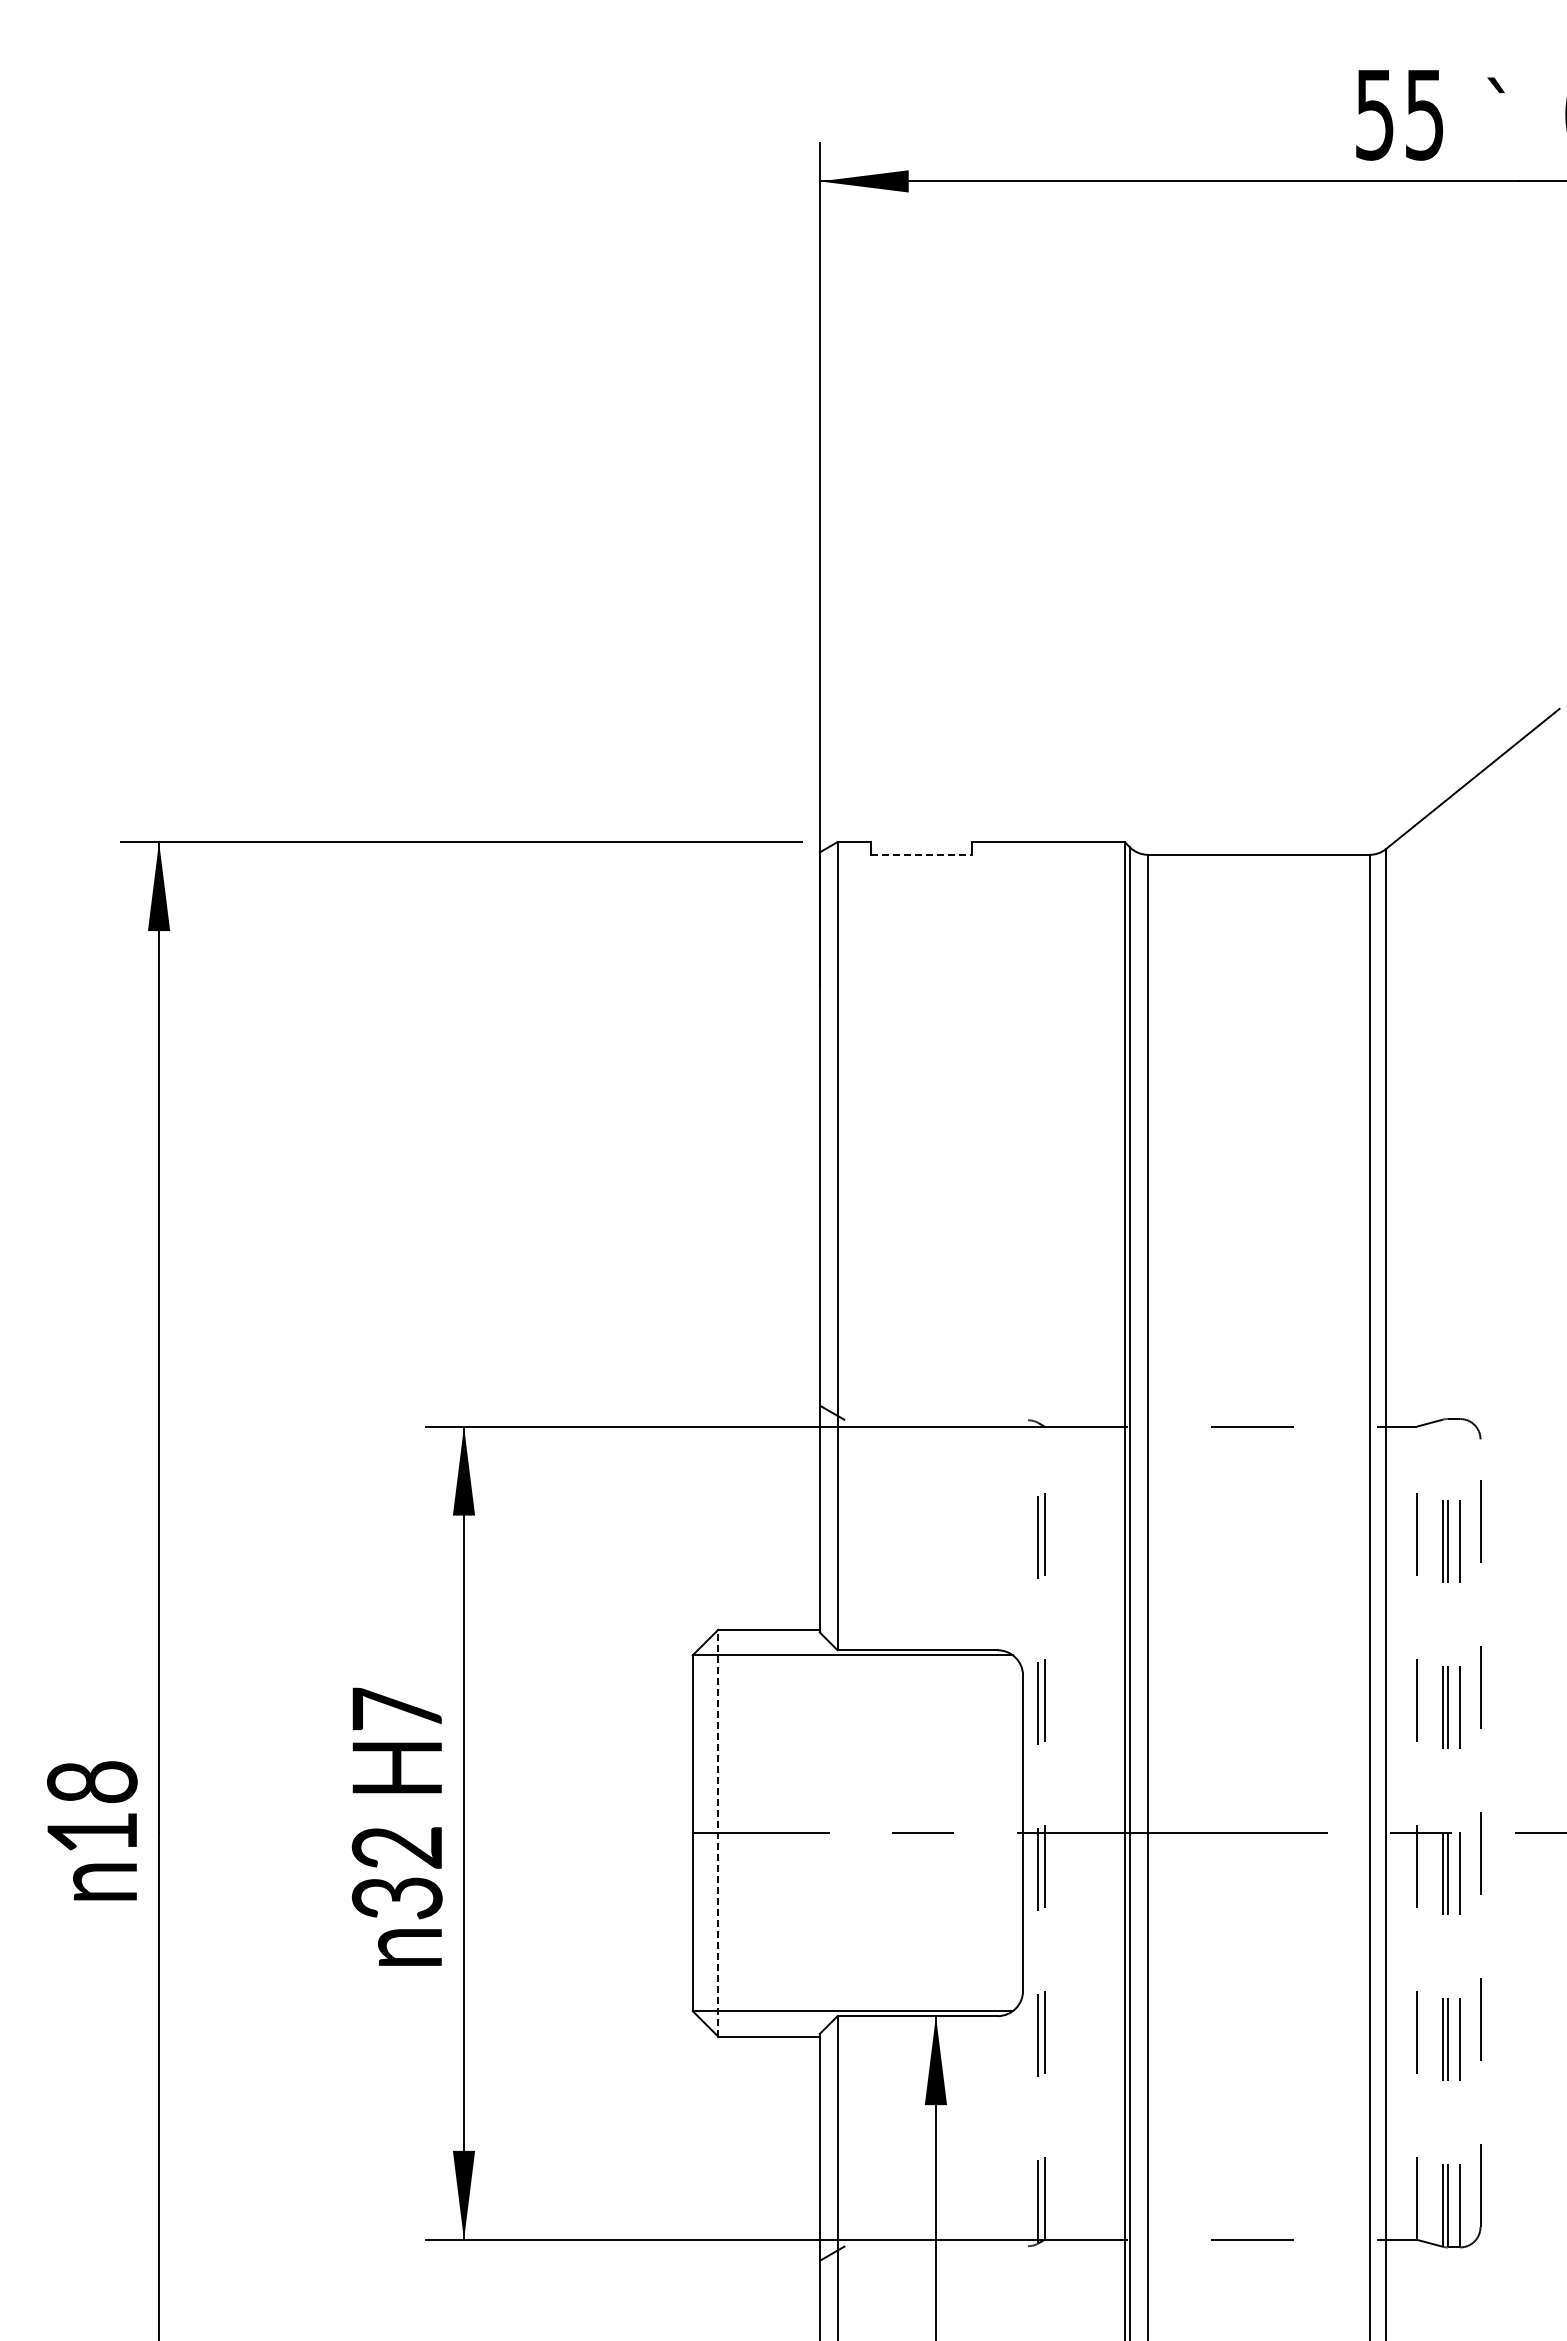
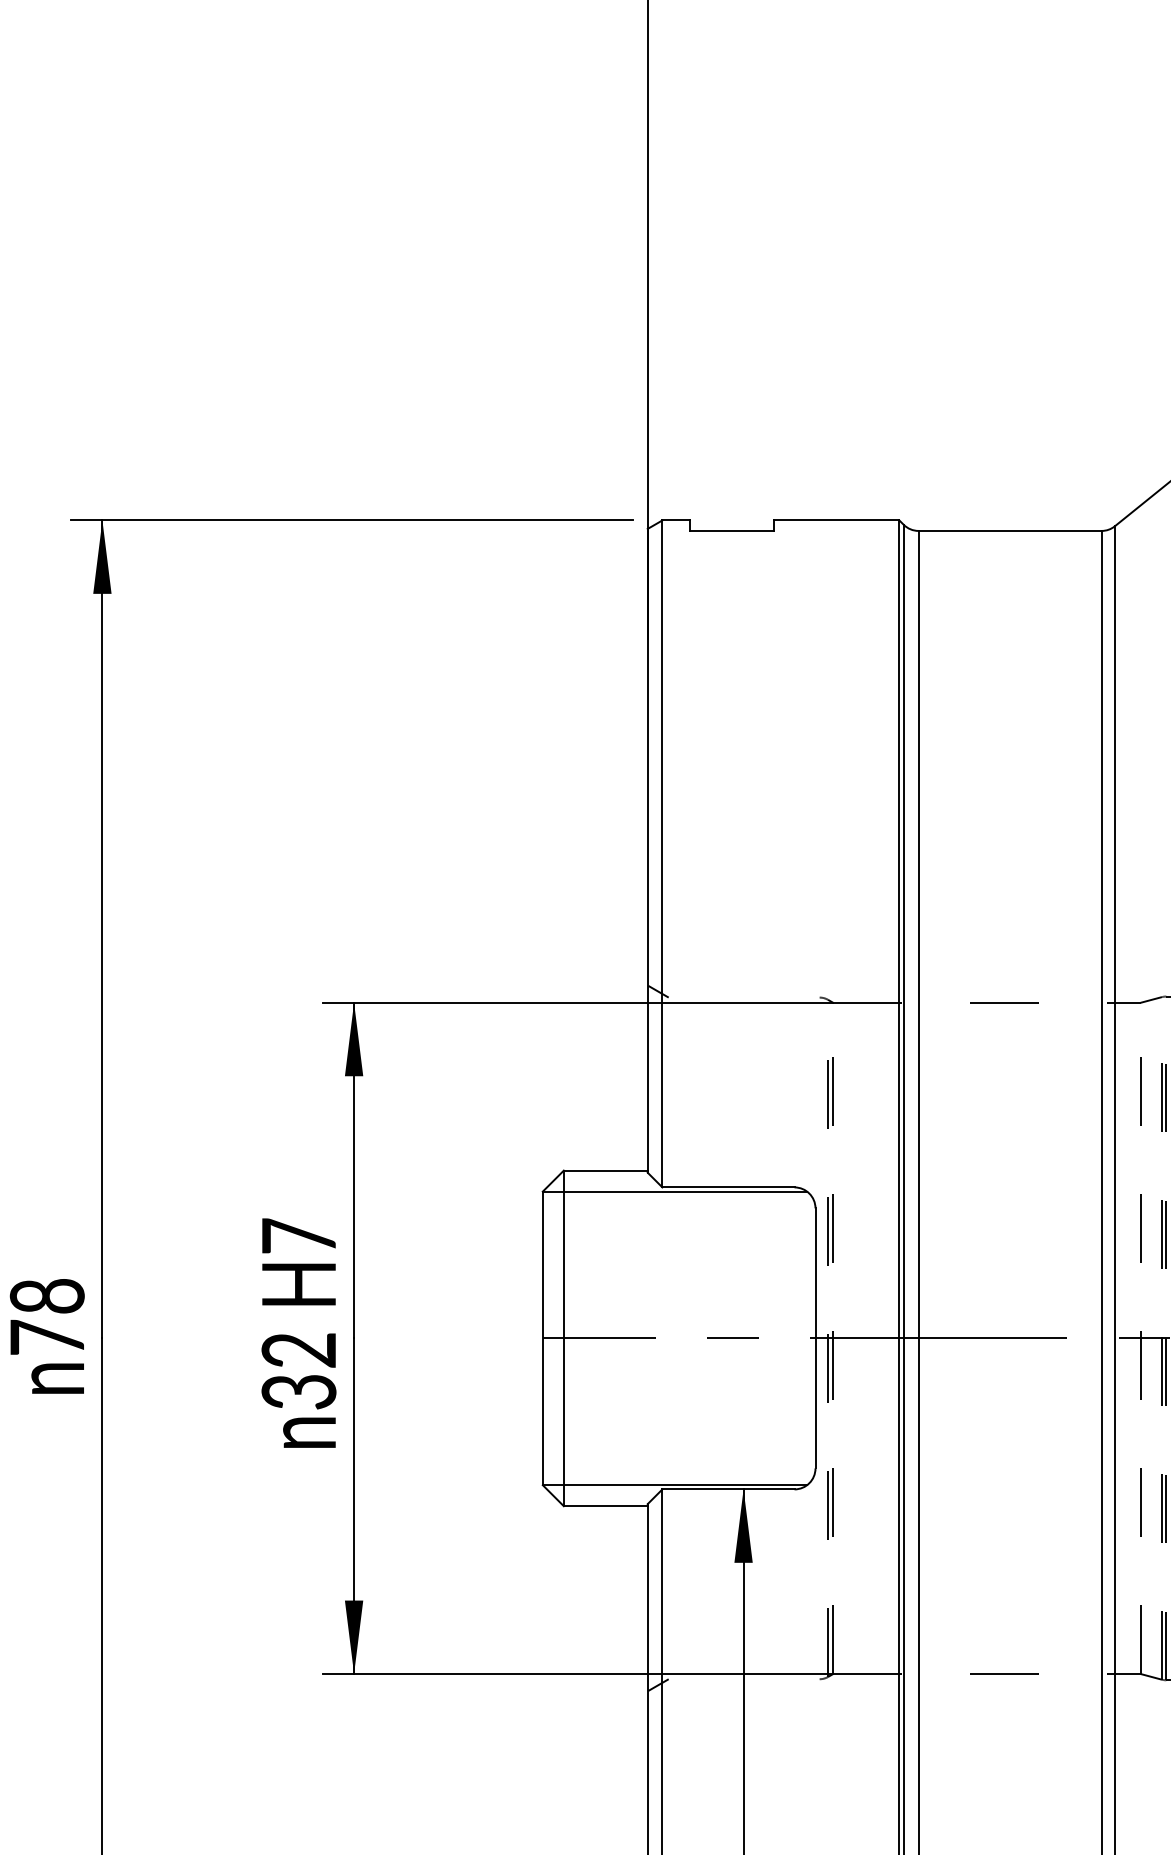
line: (921, 854) -> (731, 530), dashed -> solid
text: (91, 1831) -> (46, 1336), 18 -> 78
line: (718, 1832) -> (564, 1337), dashed -> solid

